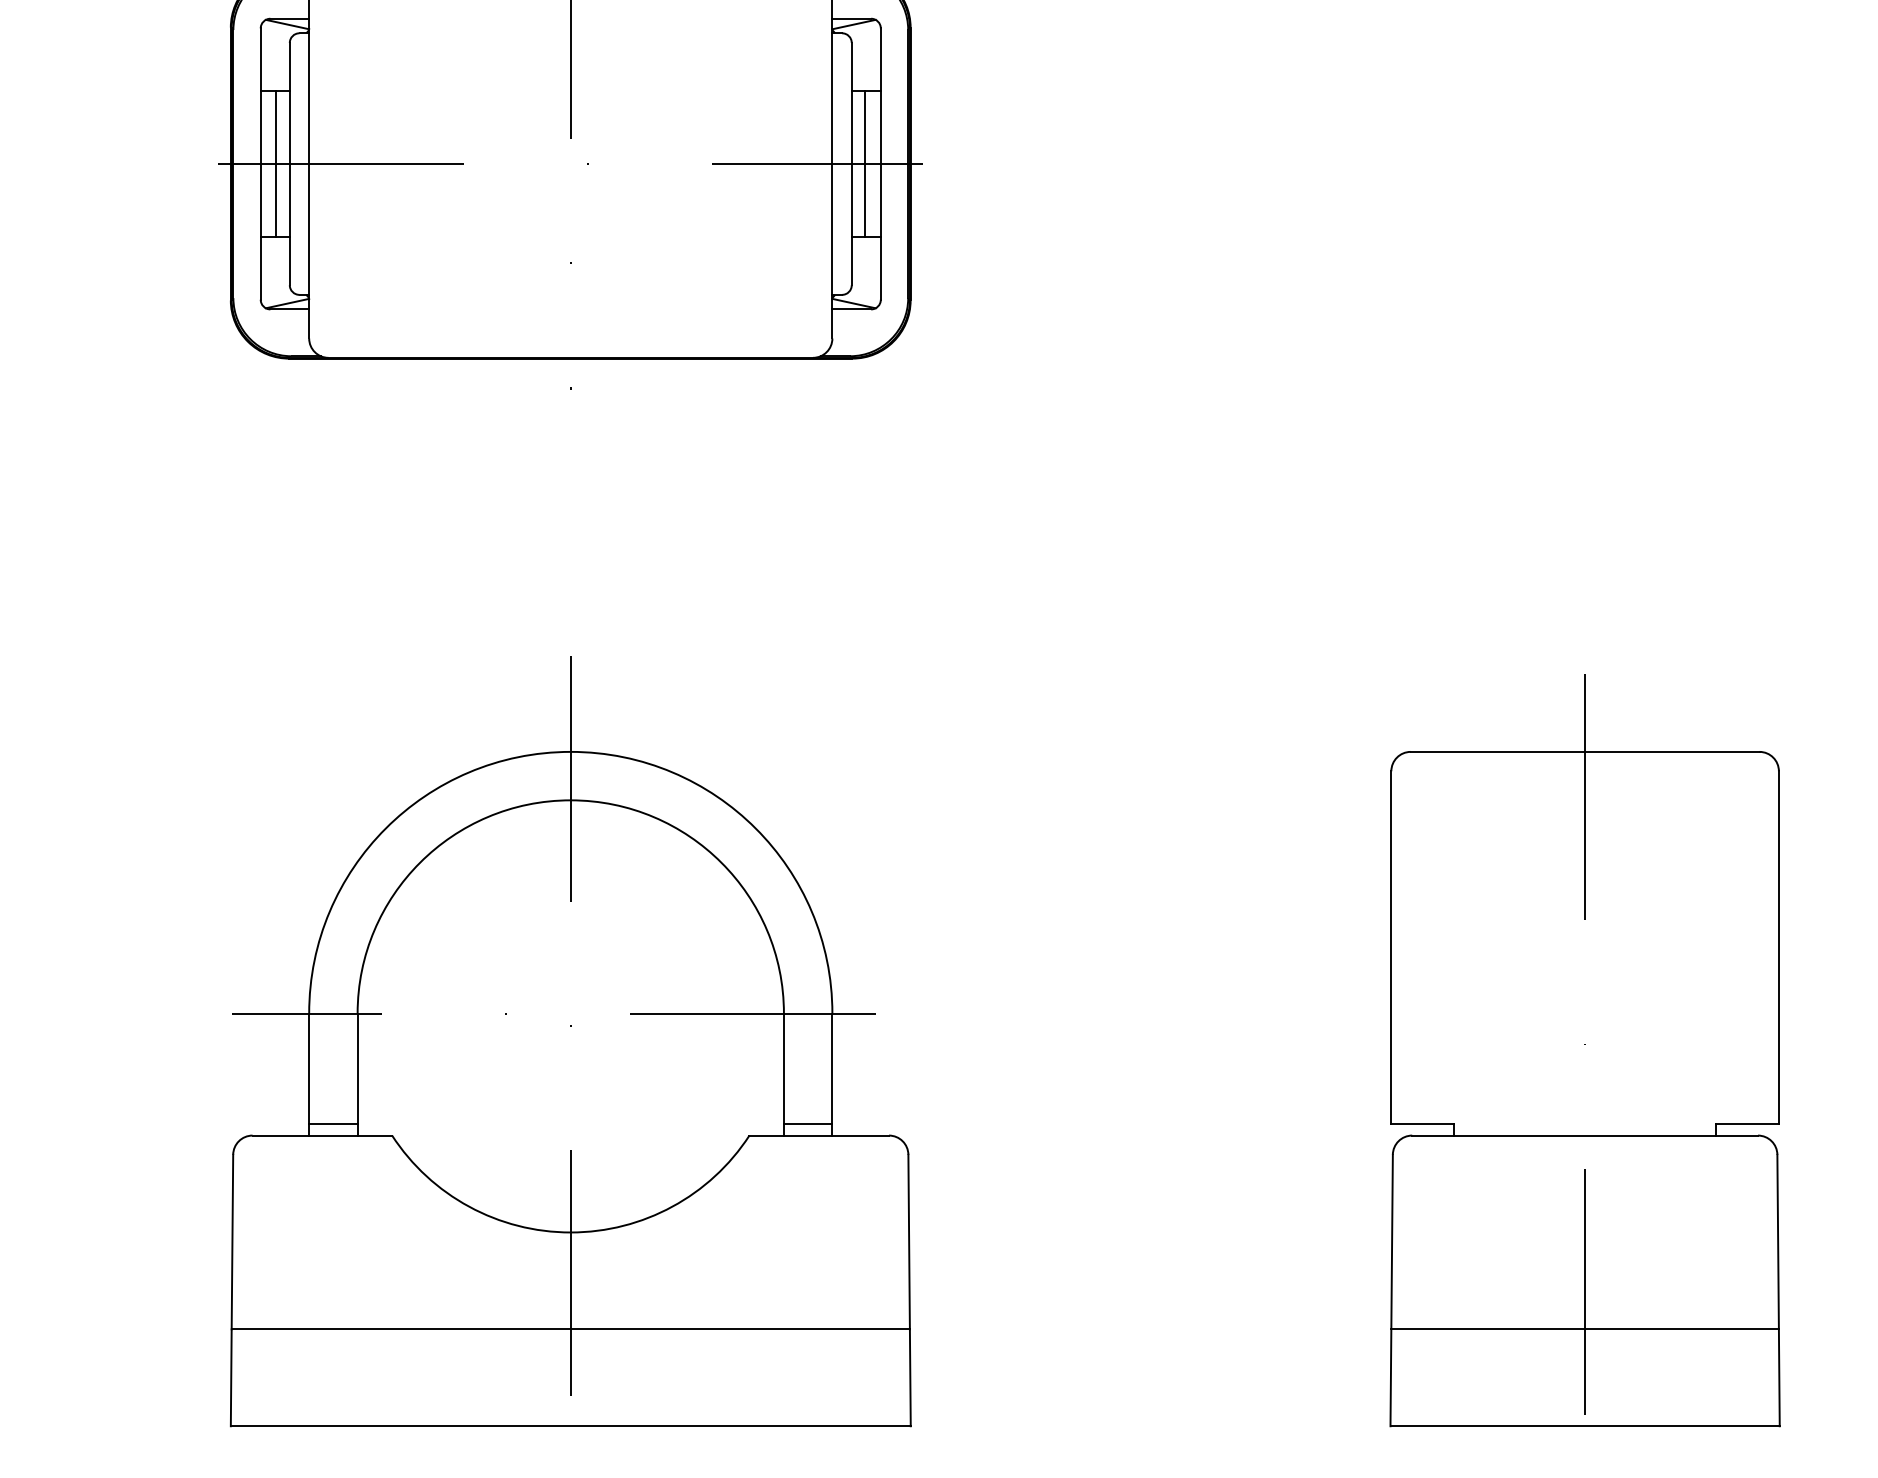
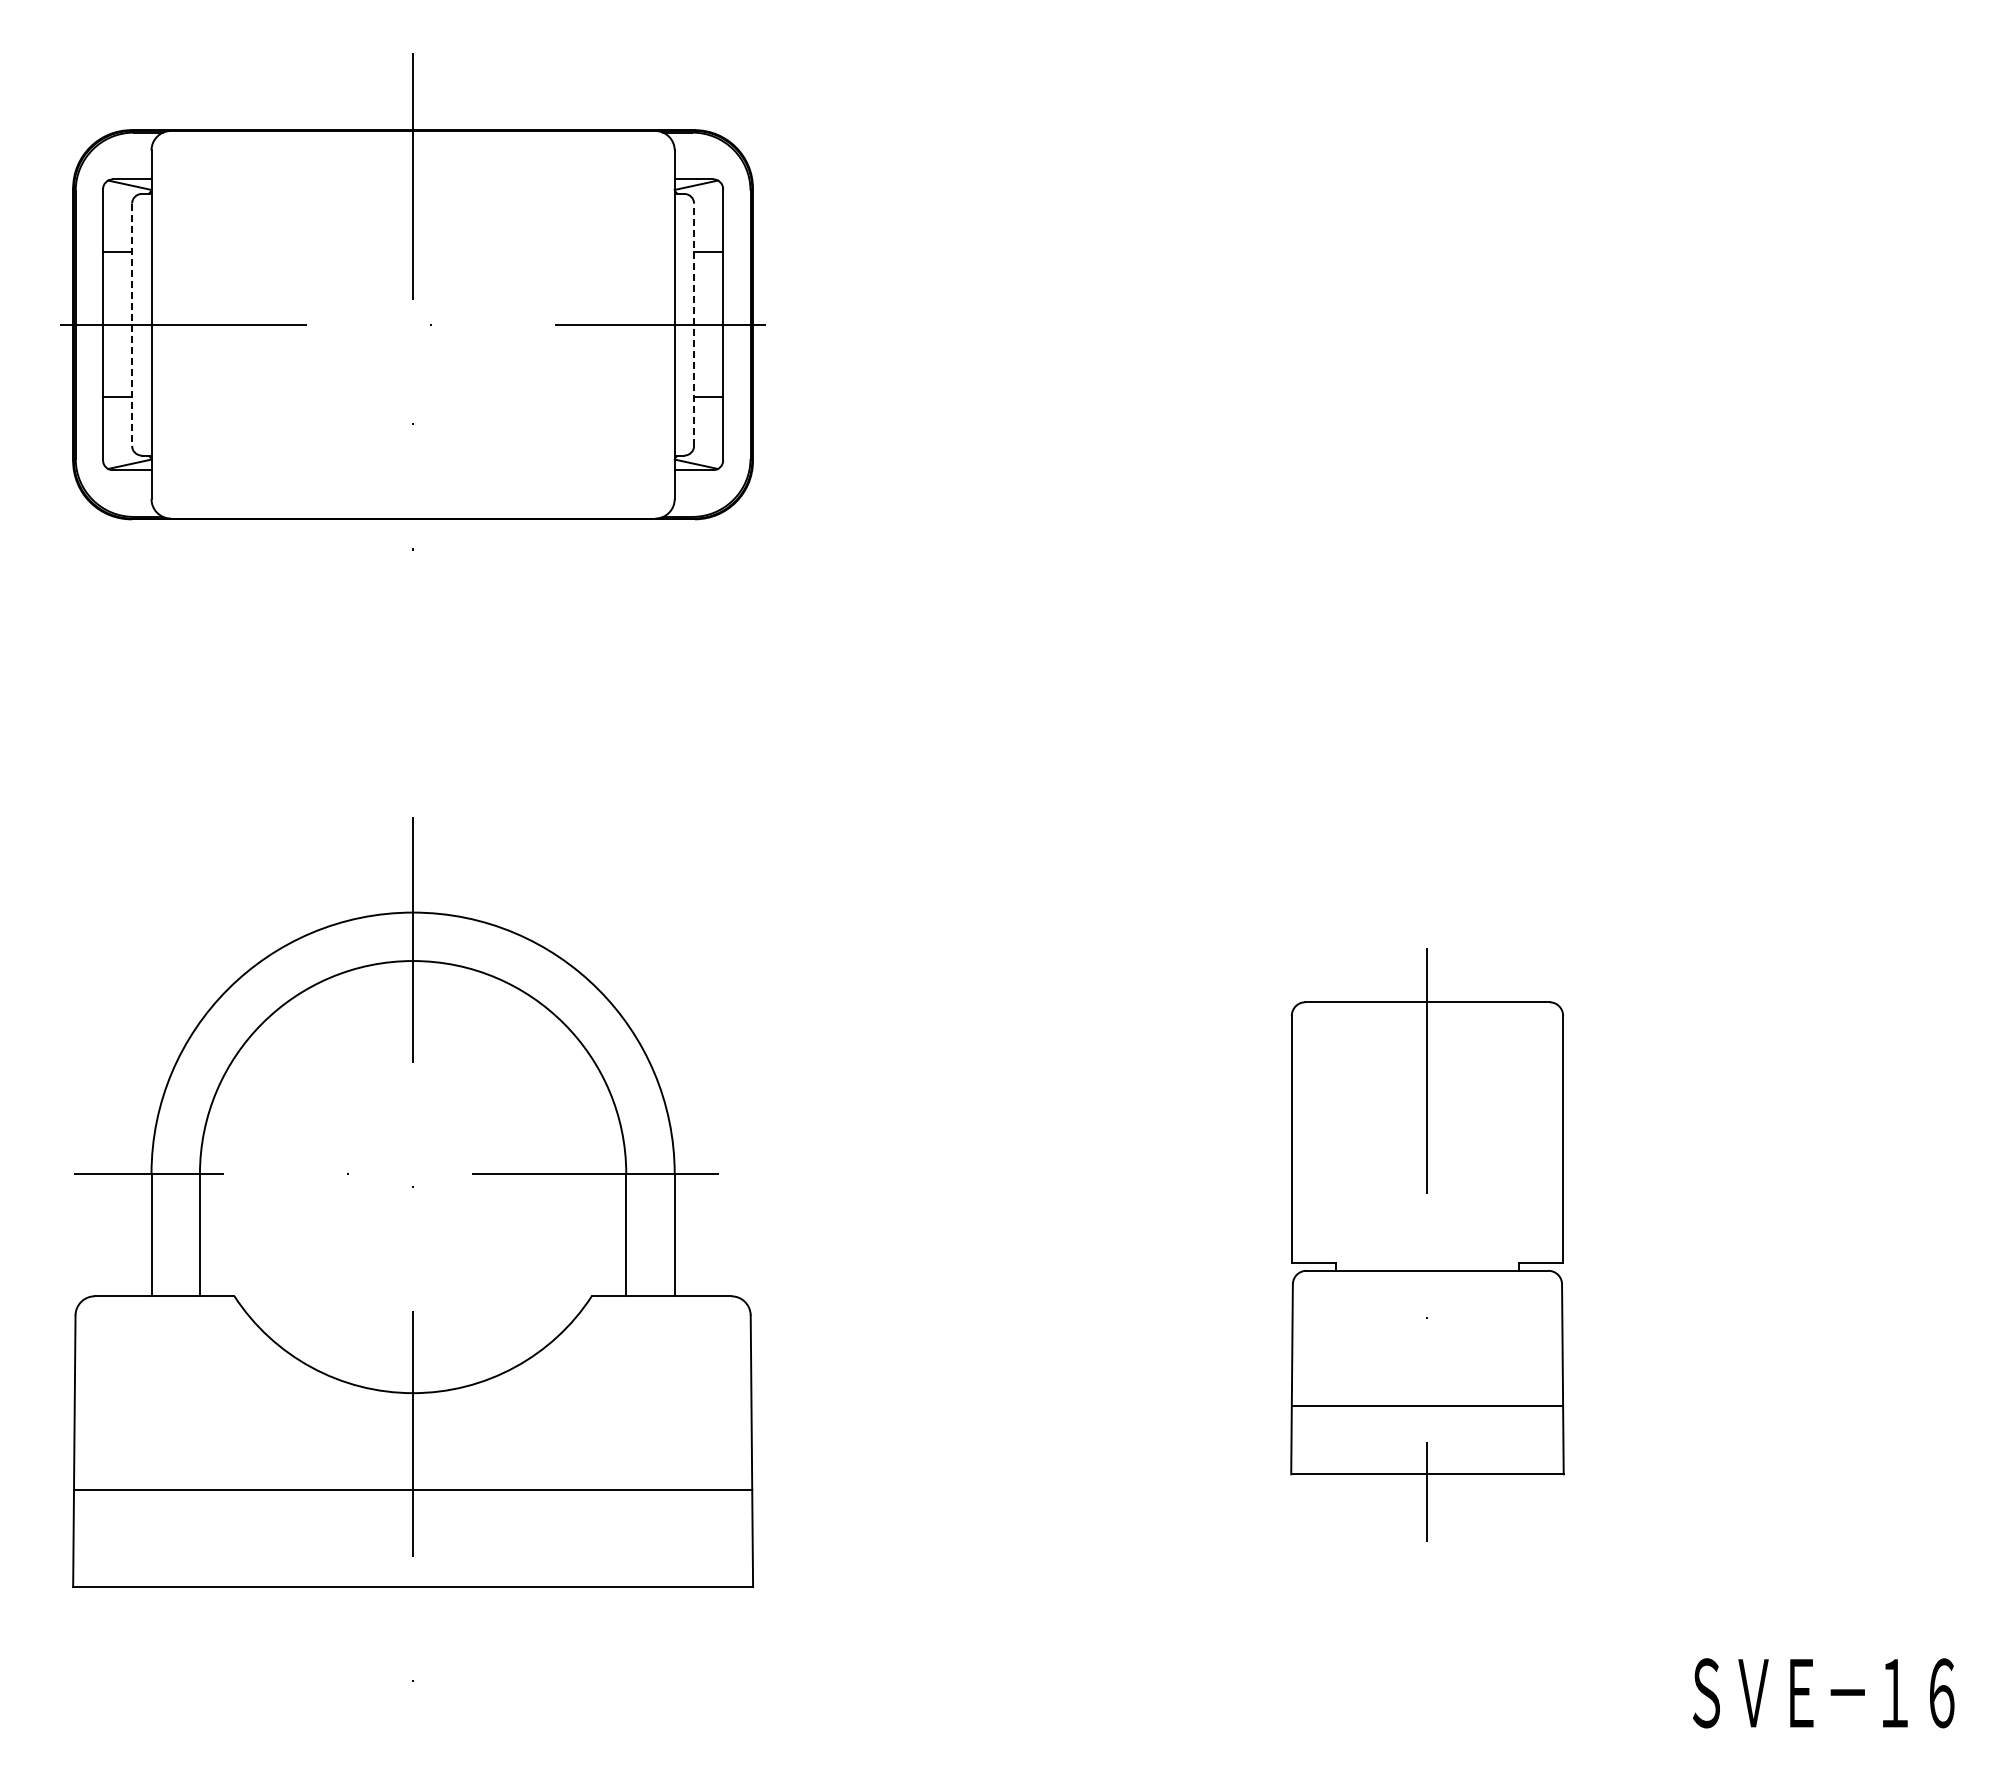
line: (276, 163) -> (118, 324), removed
line: (852, 163) -> (694, 324), solid -> dashed
line: (865, 163) -> (707, 324), removed
line: (290, 164) -> (132, 325), solid -> dashed
part: (1585, 1050) -> (1427, 1211), size x0.7
line: (333, 1123) -> (175, 1284), removed
line: (808, 1123) -> (650, 1284), removed

